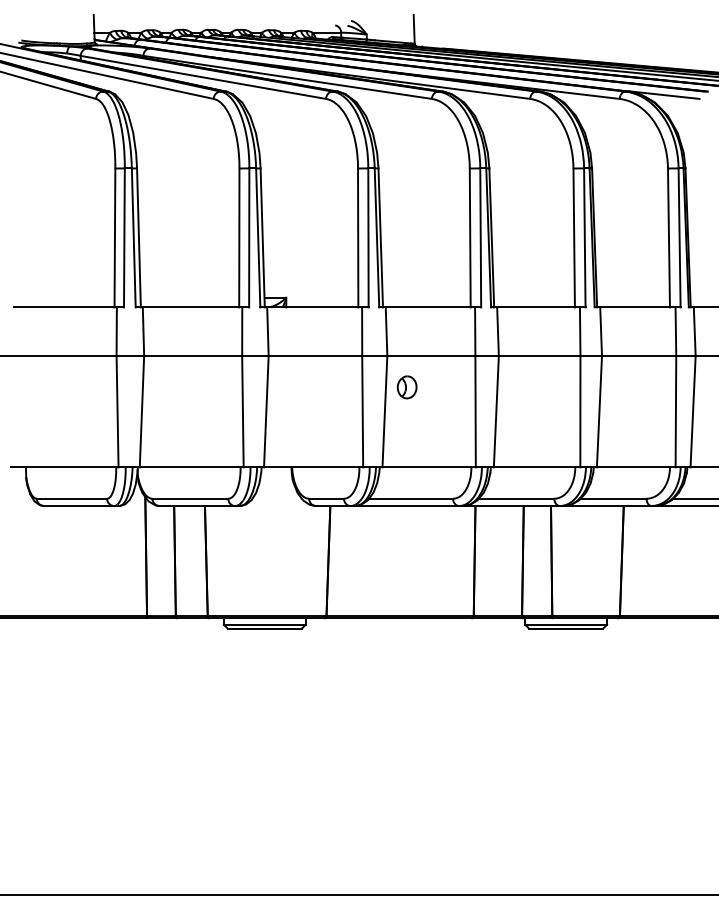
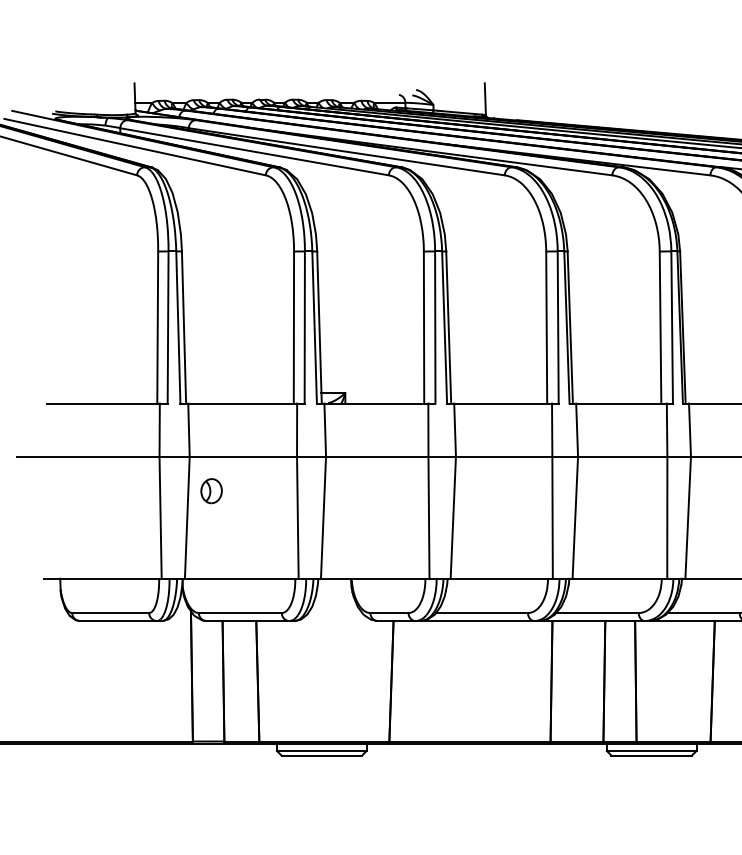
part: (406, 387) -> (210, 491), moved

